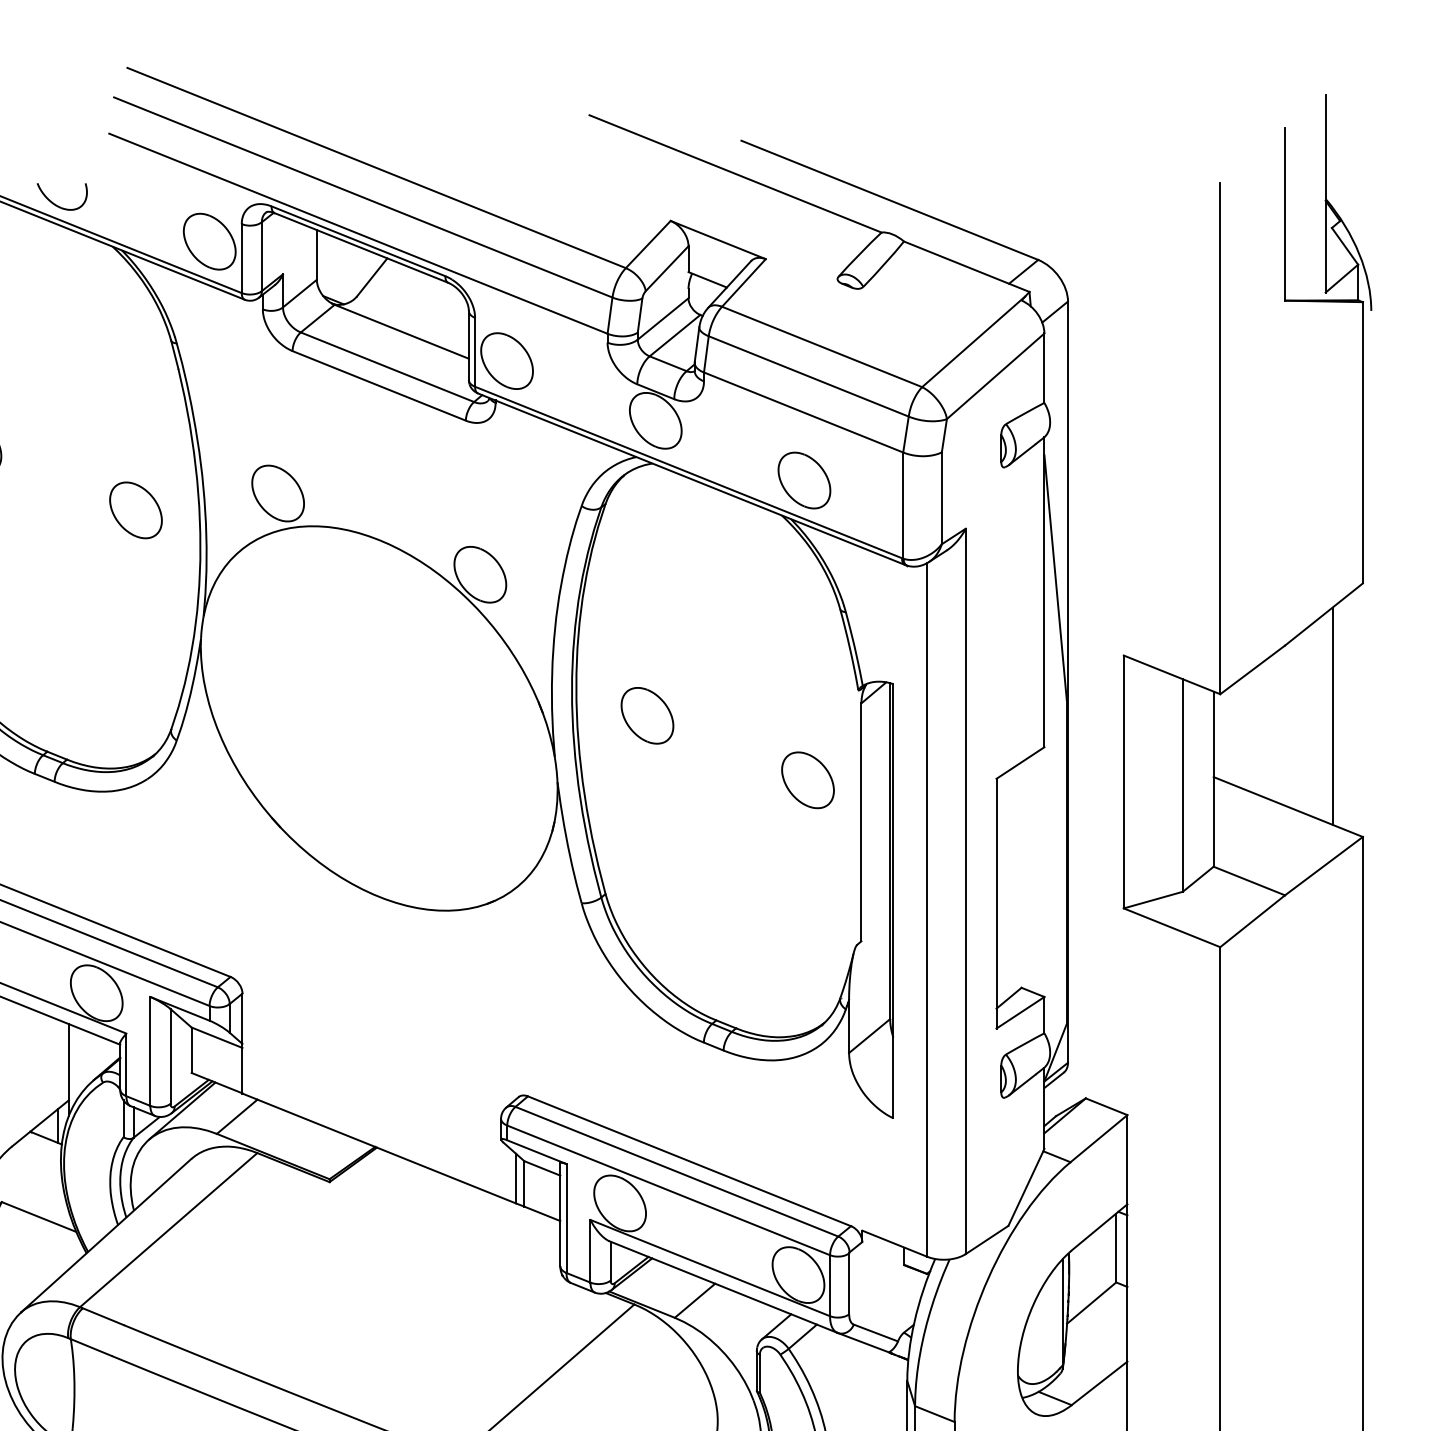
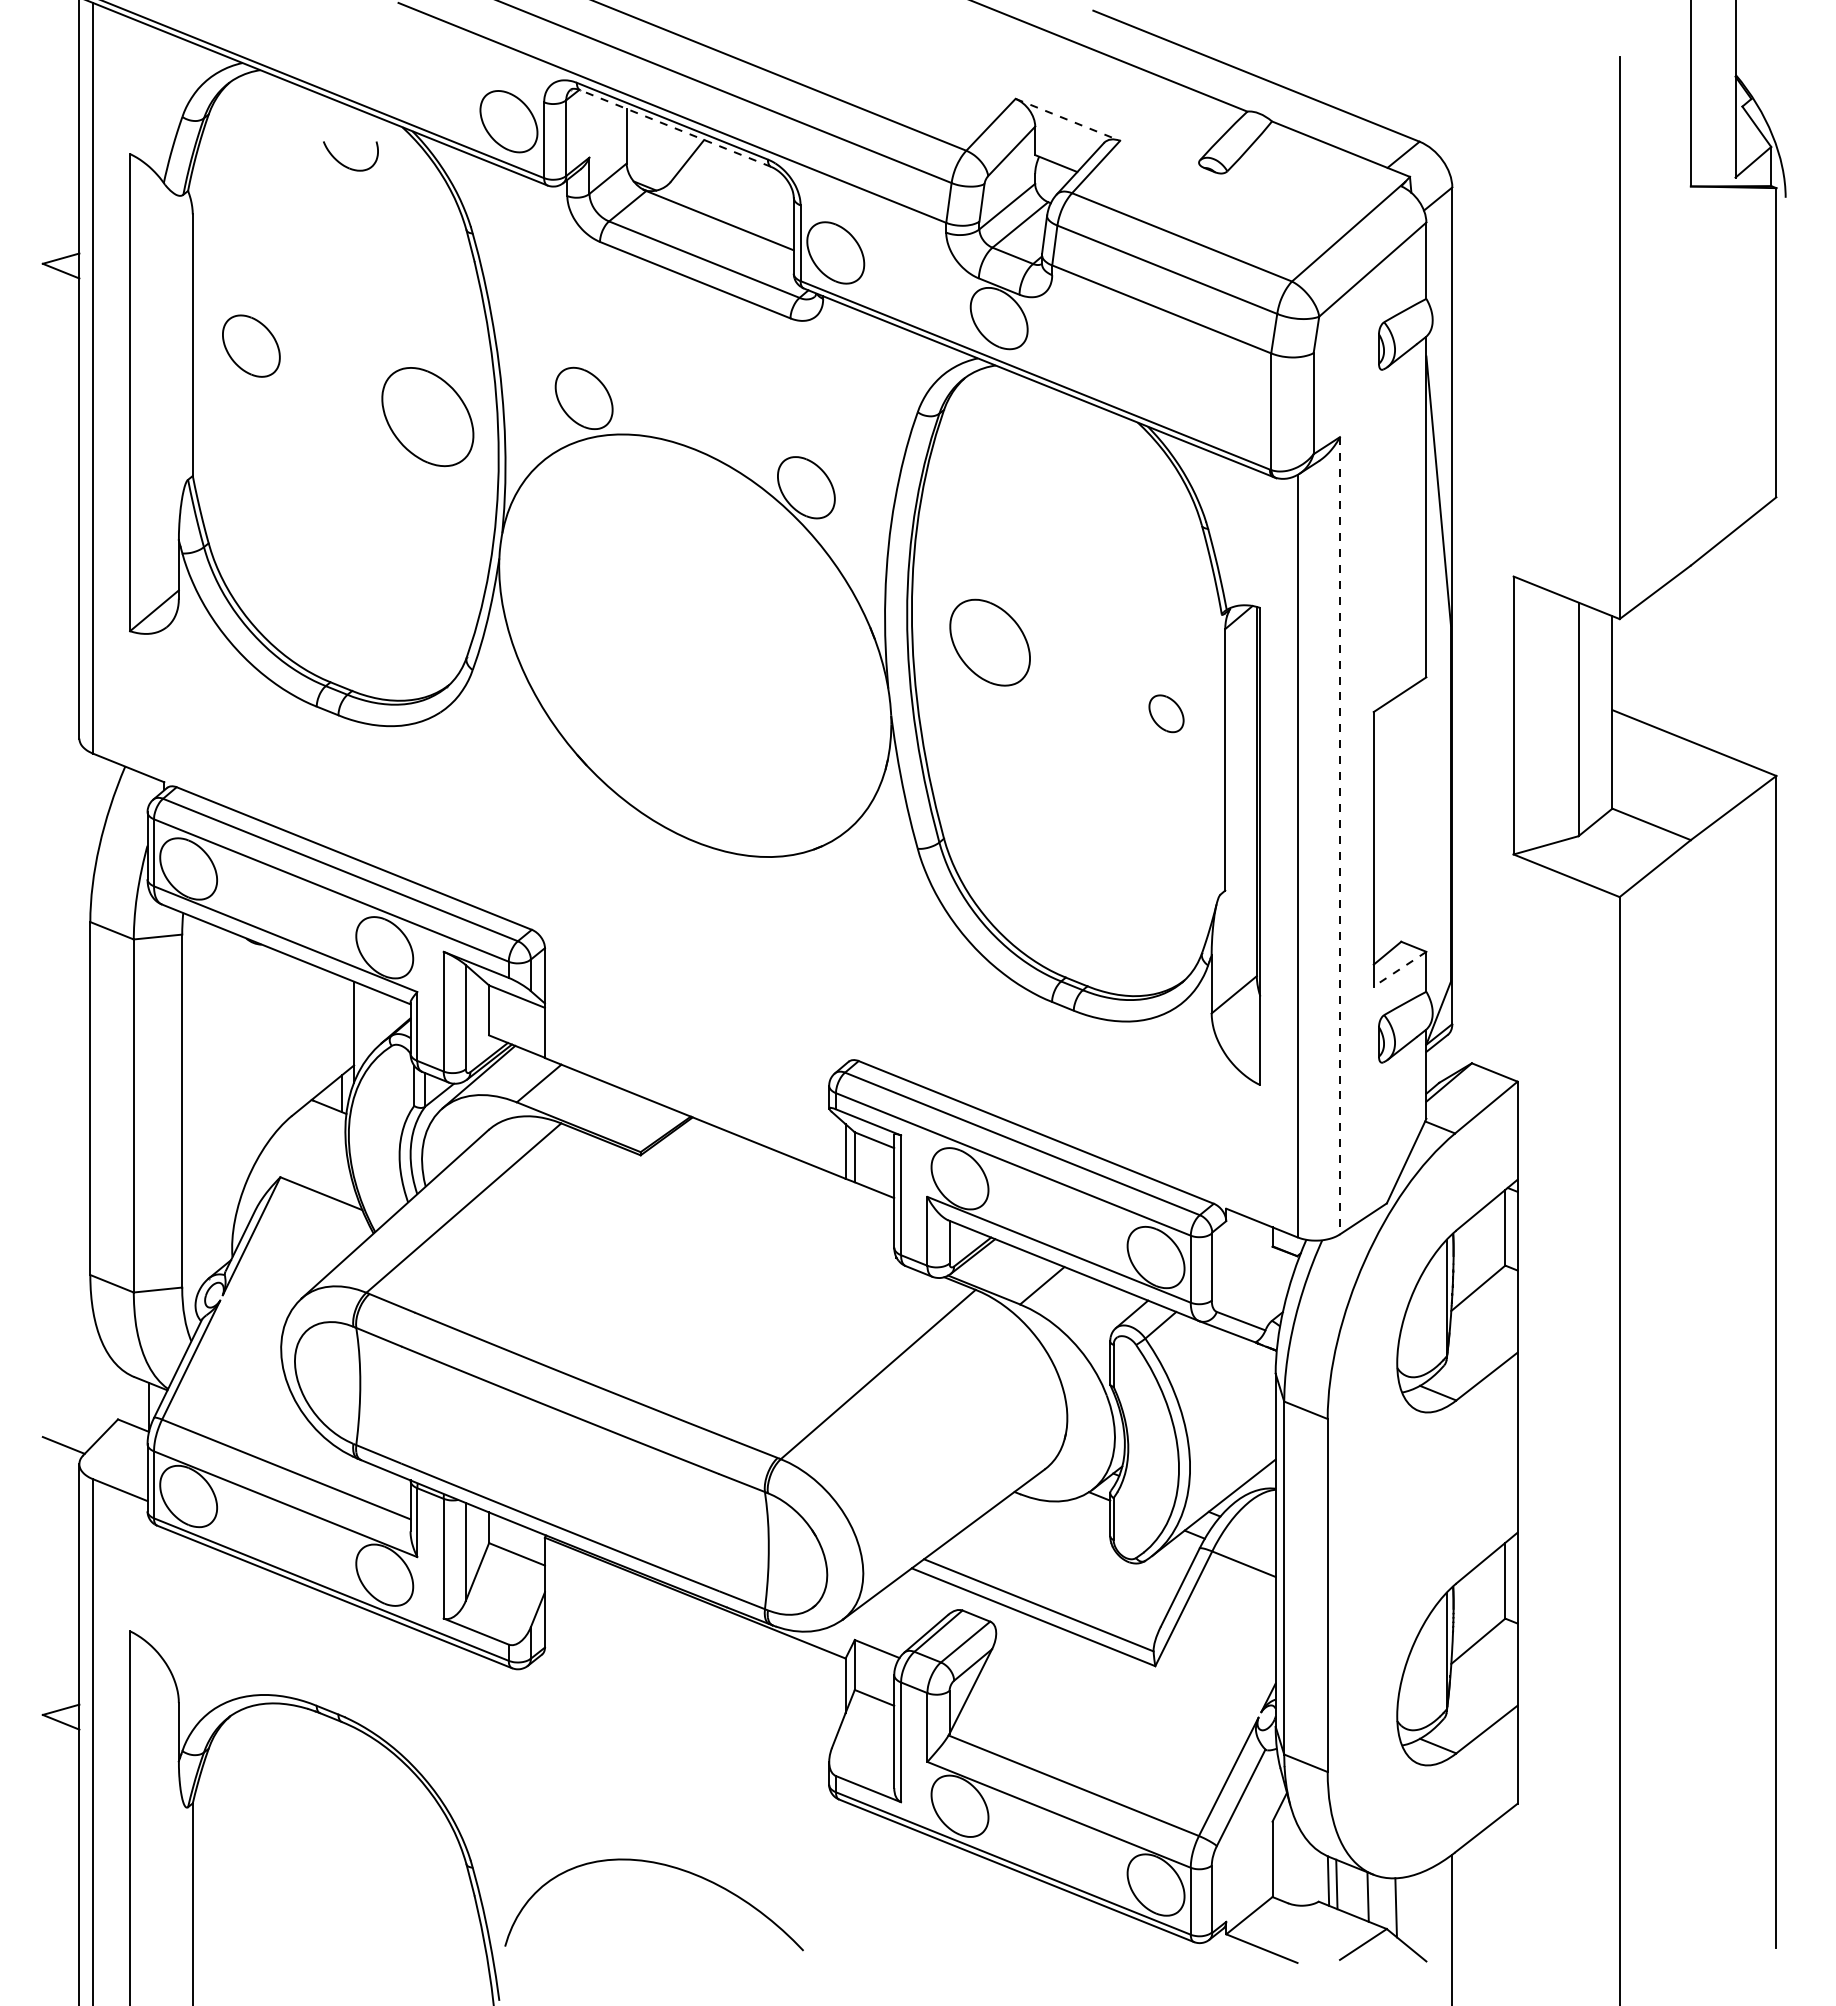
part: (57, 205) -> (345, 165), moved
line: (718, 240) -> (1068, 120), solid -> dashed
line: (361, 247) -> (675, 128), solid -> dashed
part: (804, 479) -> (1162, 383), removed
part: (135, 509) -> (427, 416), size x1.6
part: (646, 715) -> (989, 642), size x1.4
line: (1332, 715) -> (1743, 642), removed
part: (807, 780) -> (1166, 713), size x0.6
line: (965, 891) -> (1339, 835), solid -> dashed
line: (1020, 1013) -> (1400, 969), solid -> dashed

